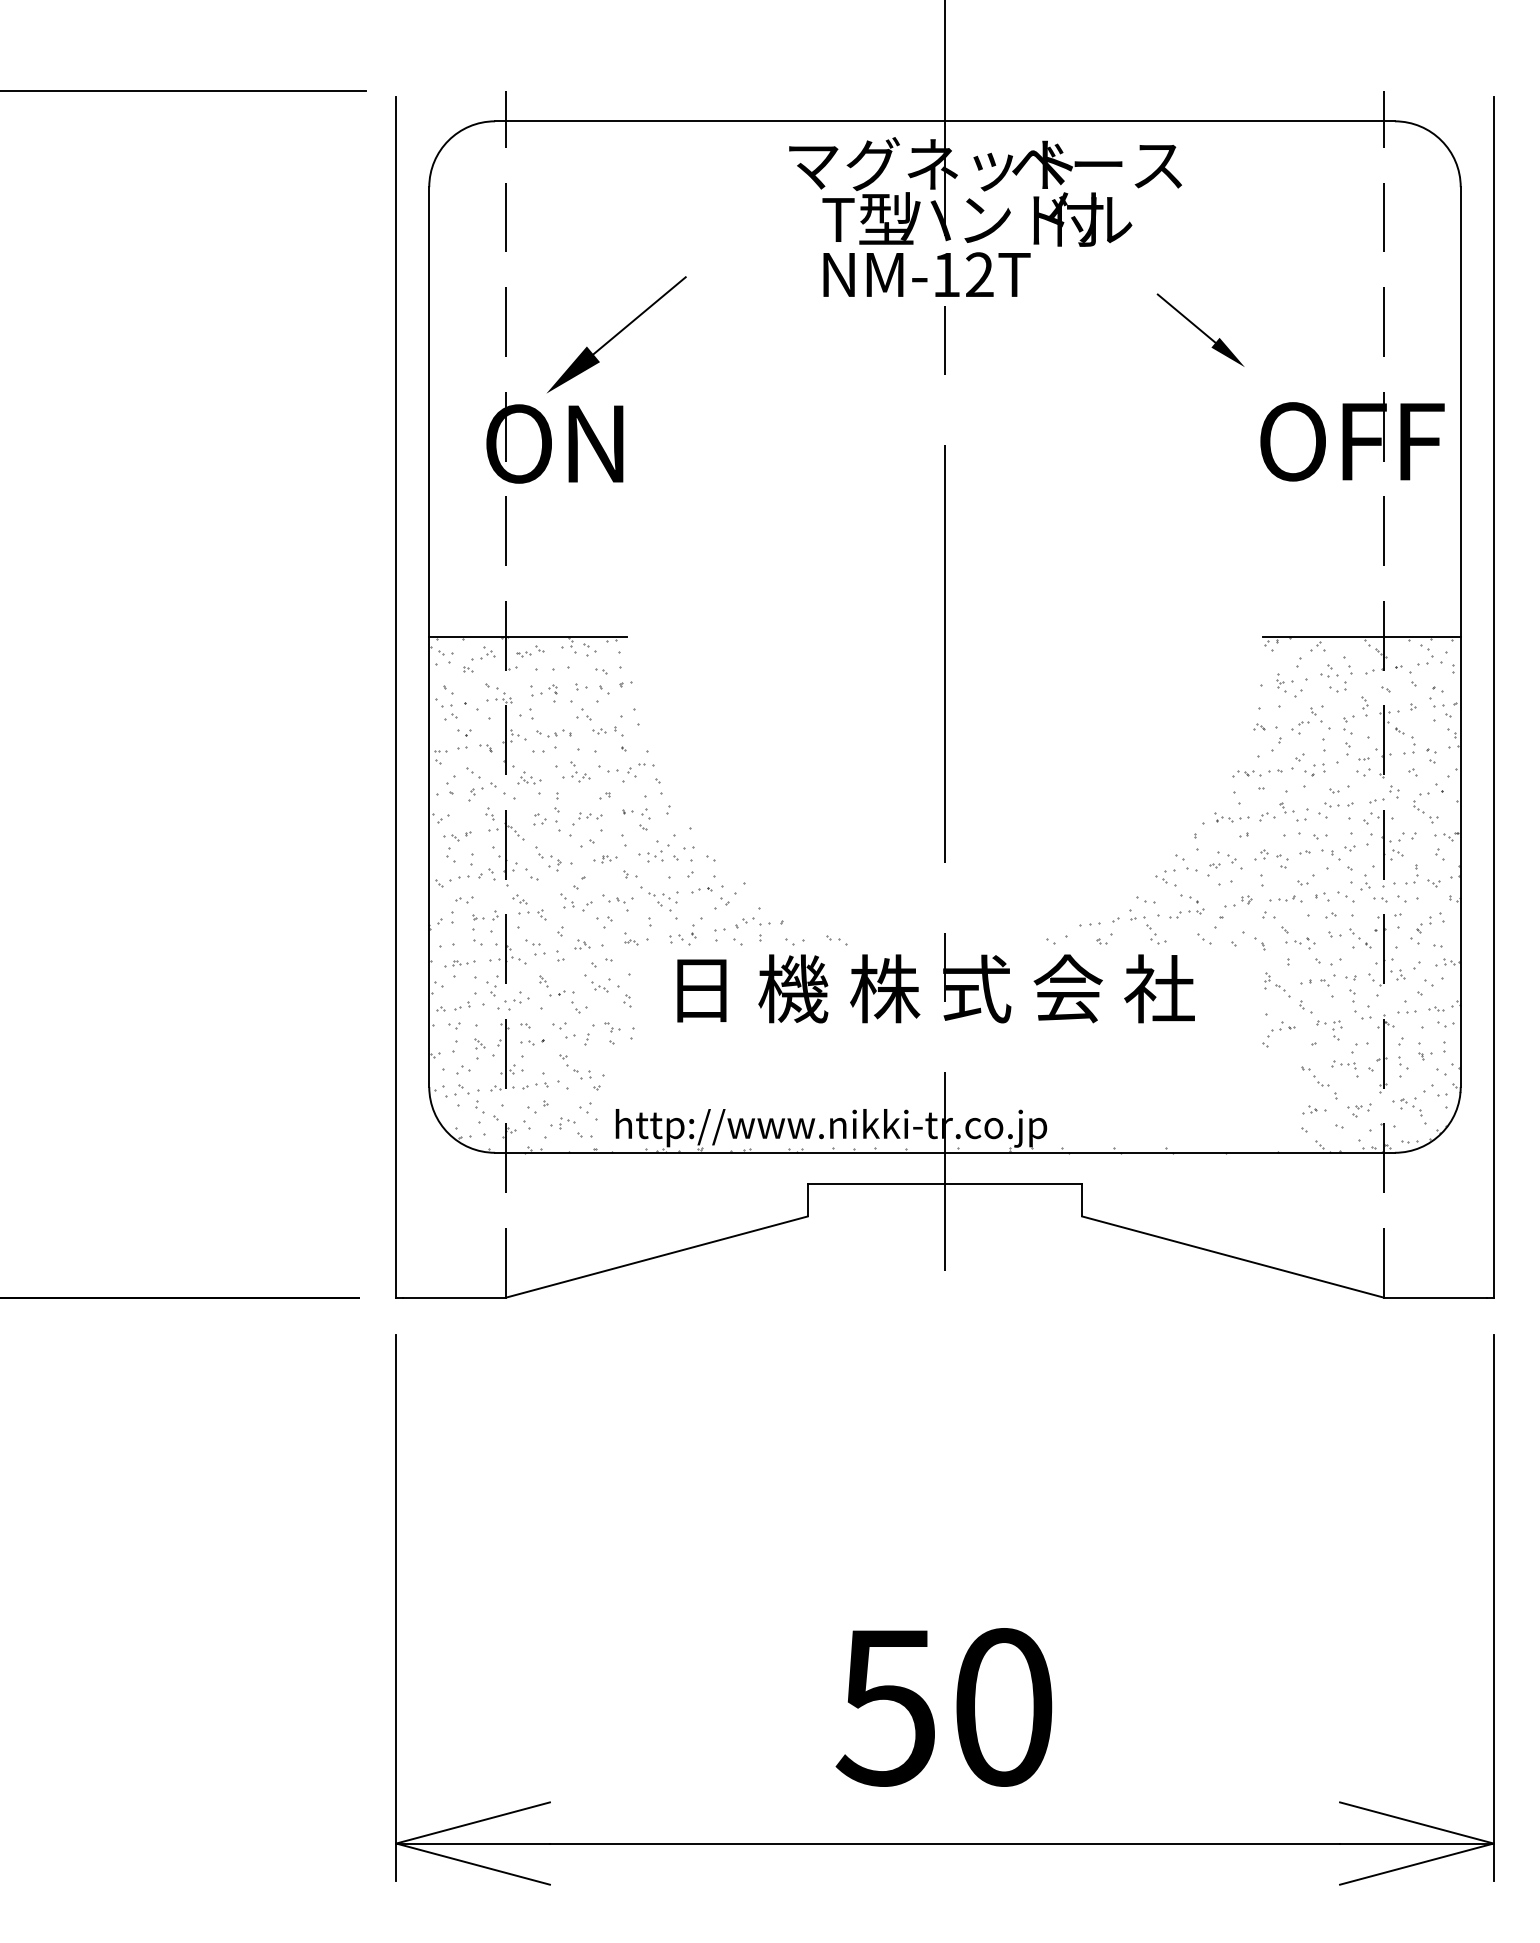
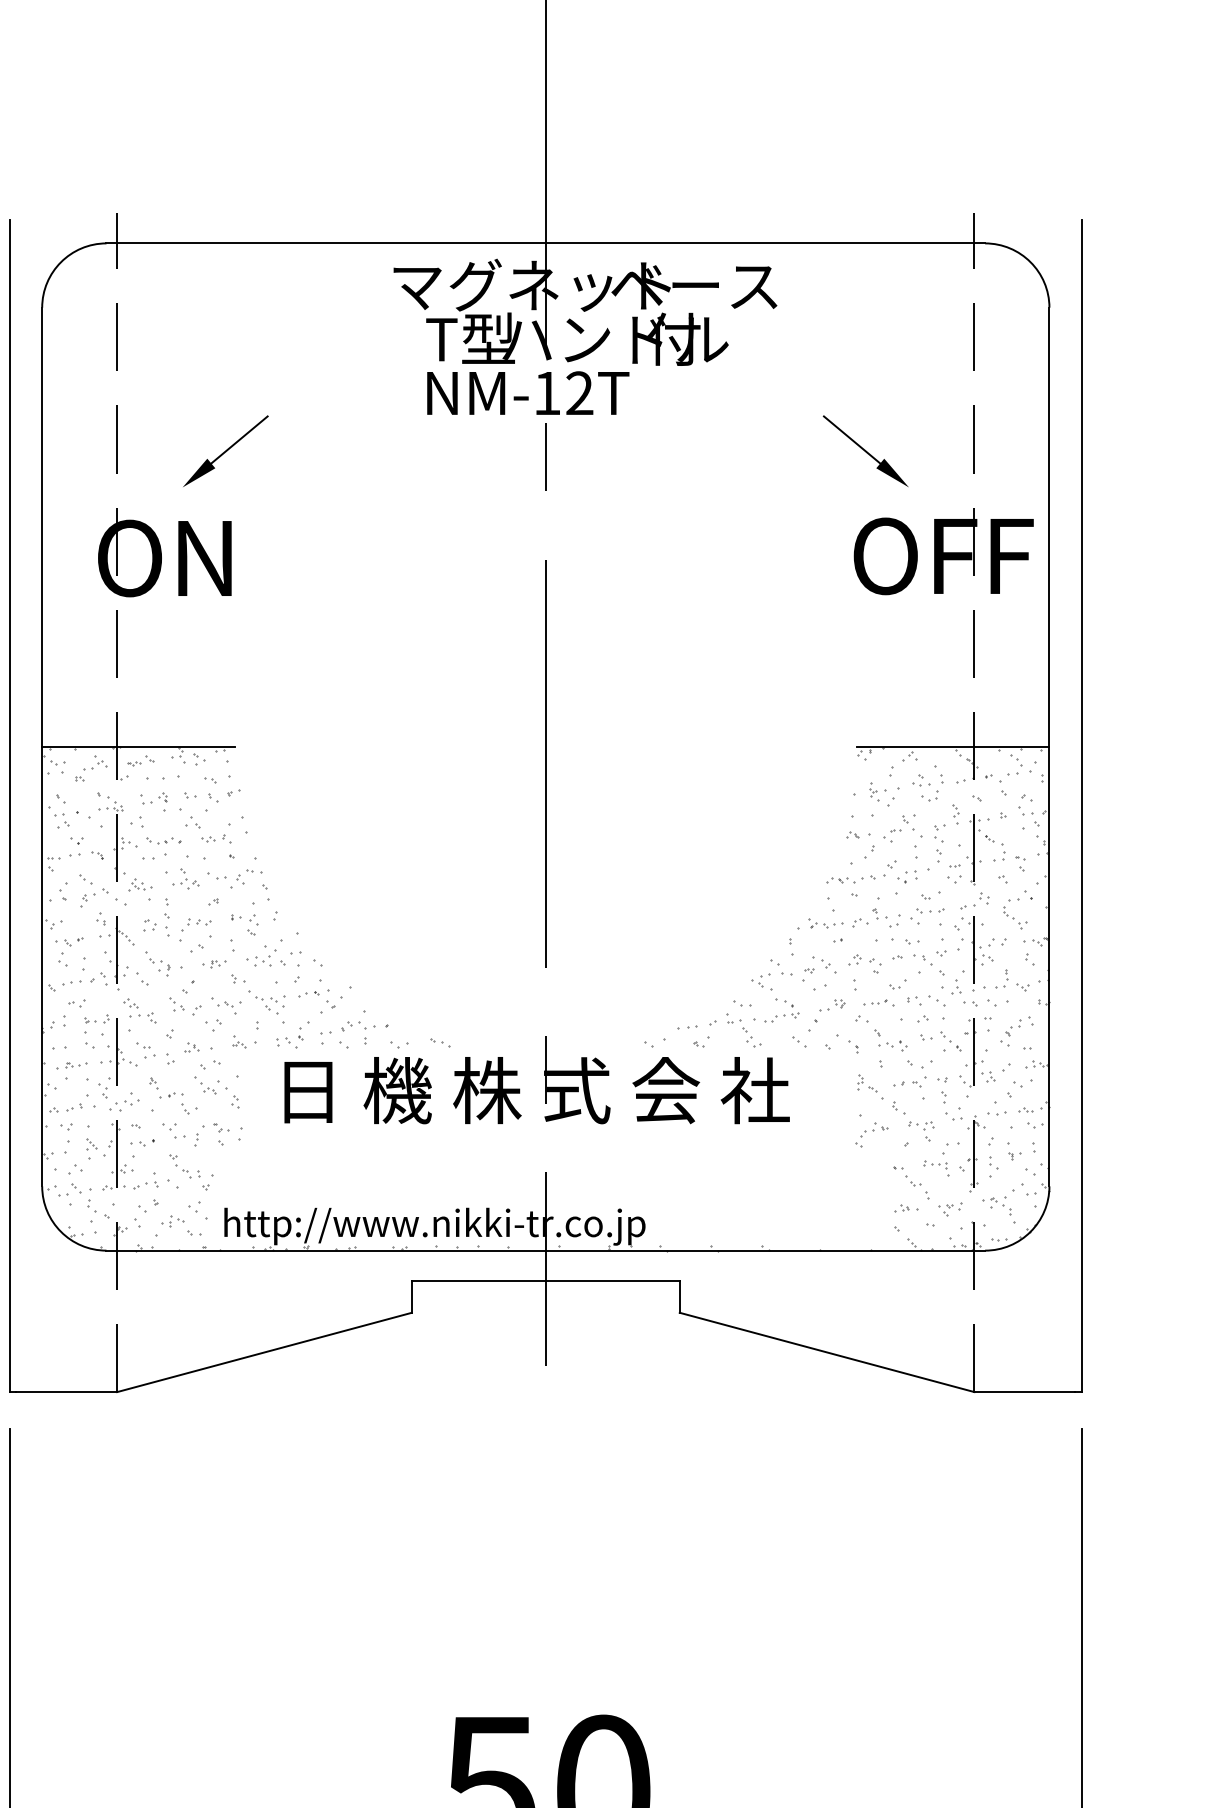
part: (1200, 329) -> (865, 450), moved
part: (617, 333) -> (226, 450), size x0.62

